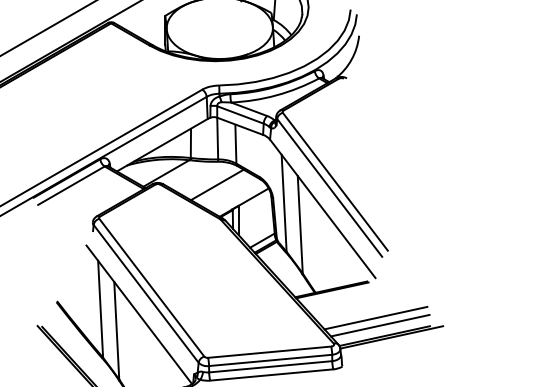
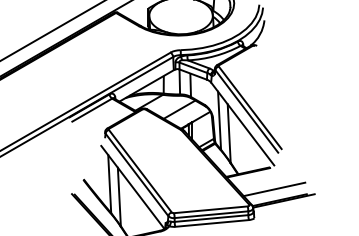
line: (379, 324) -> (276, 193), removed

